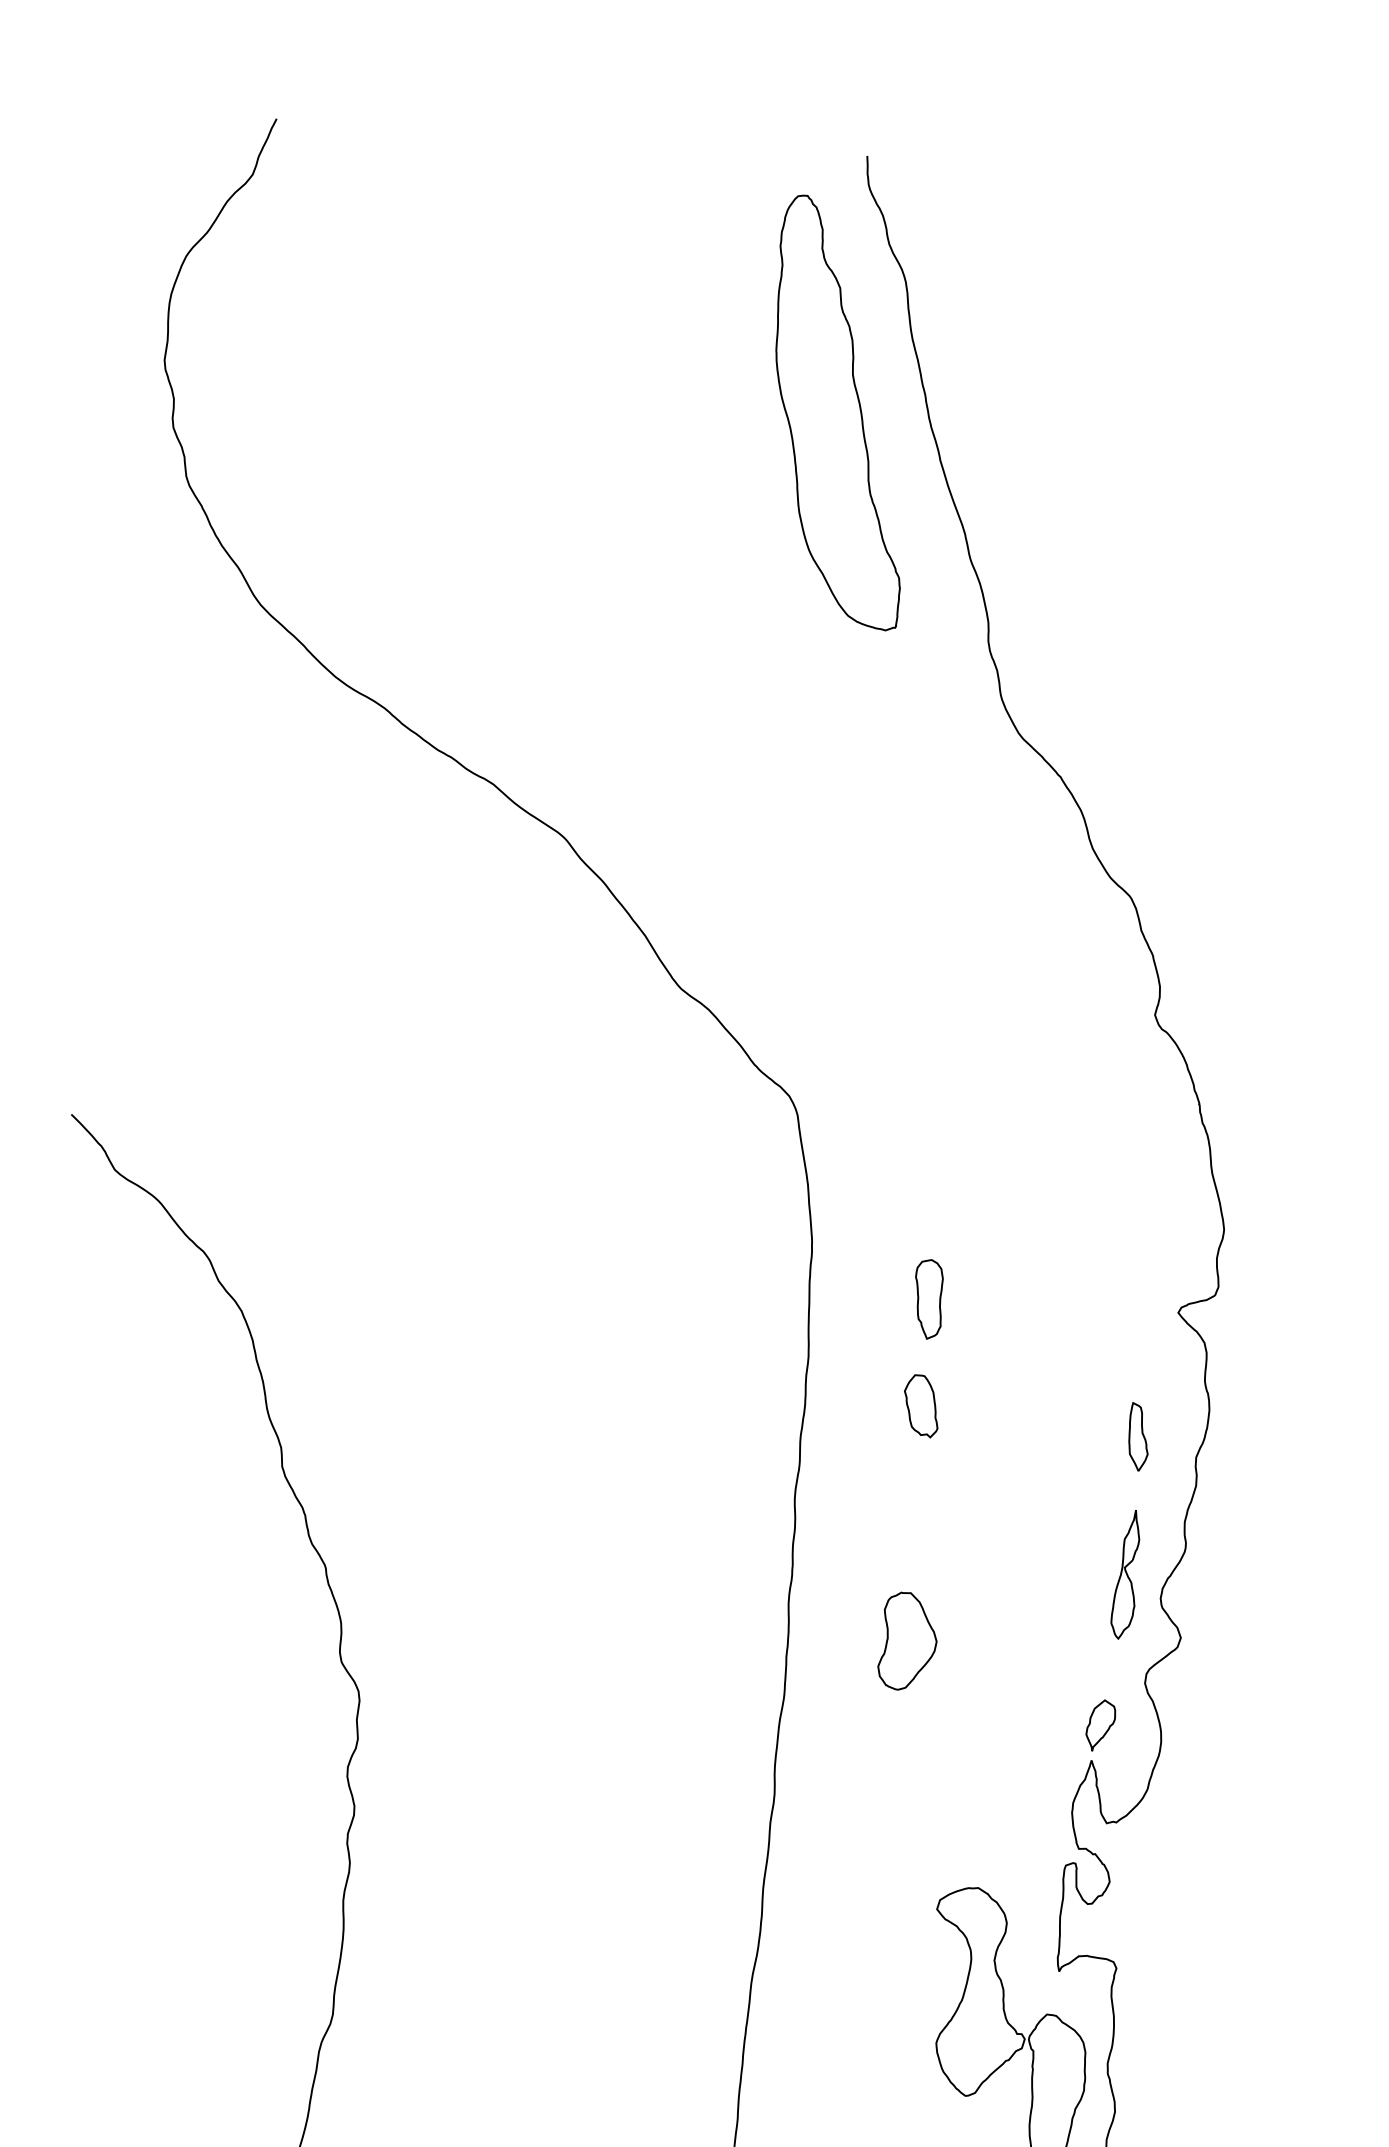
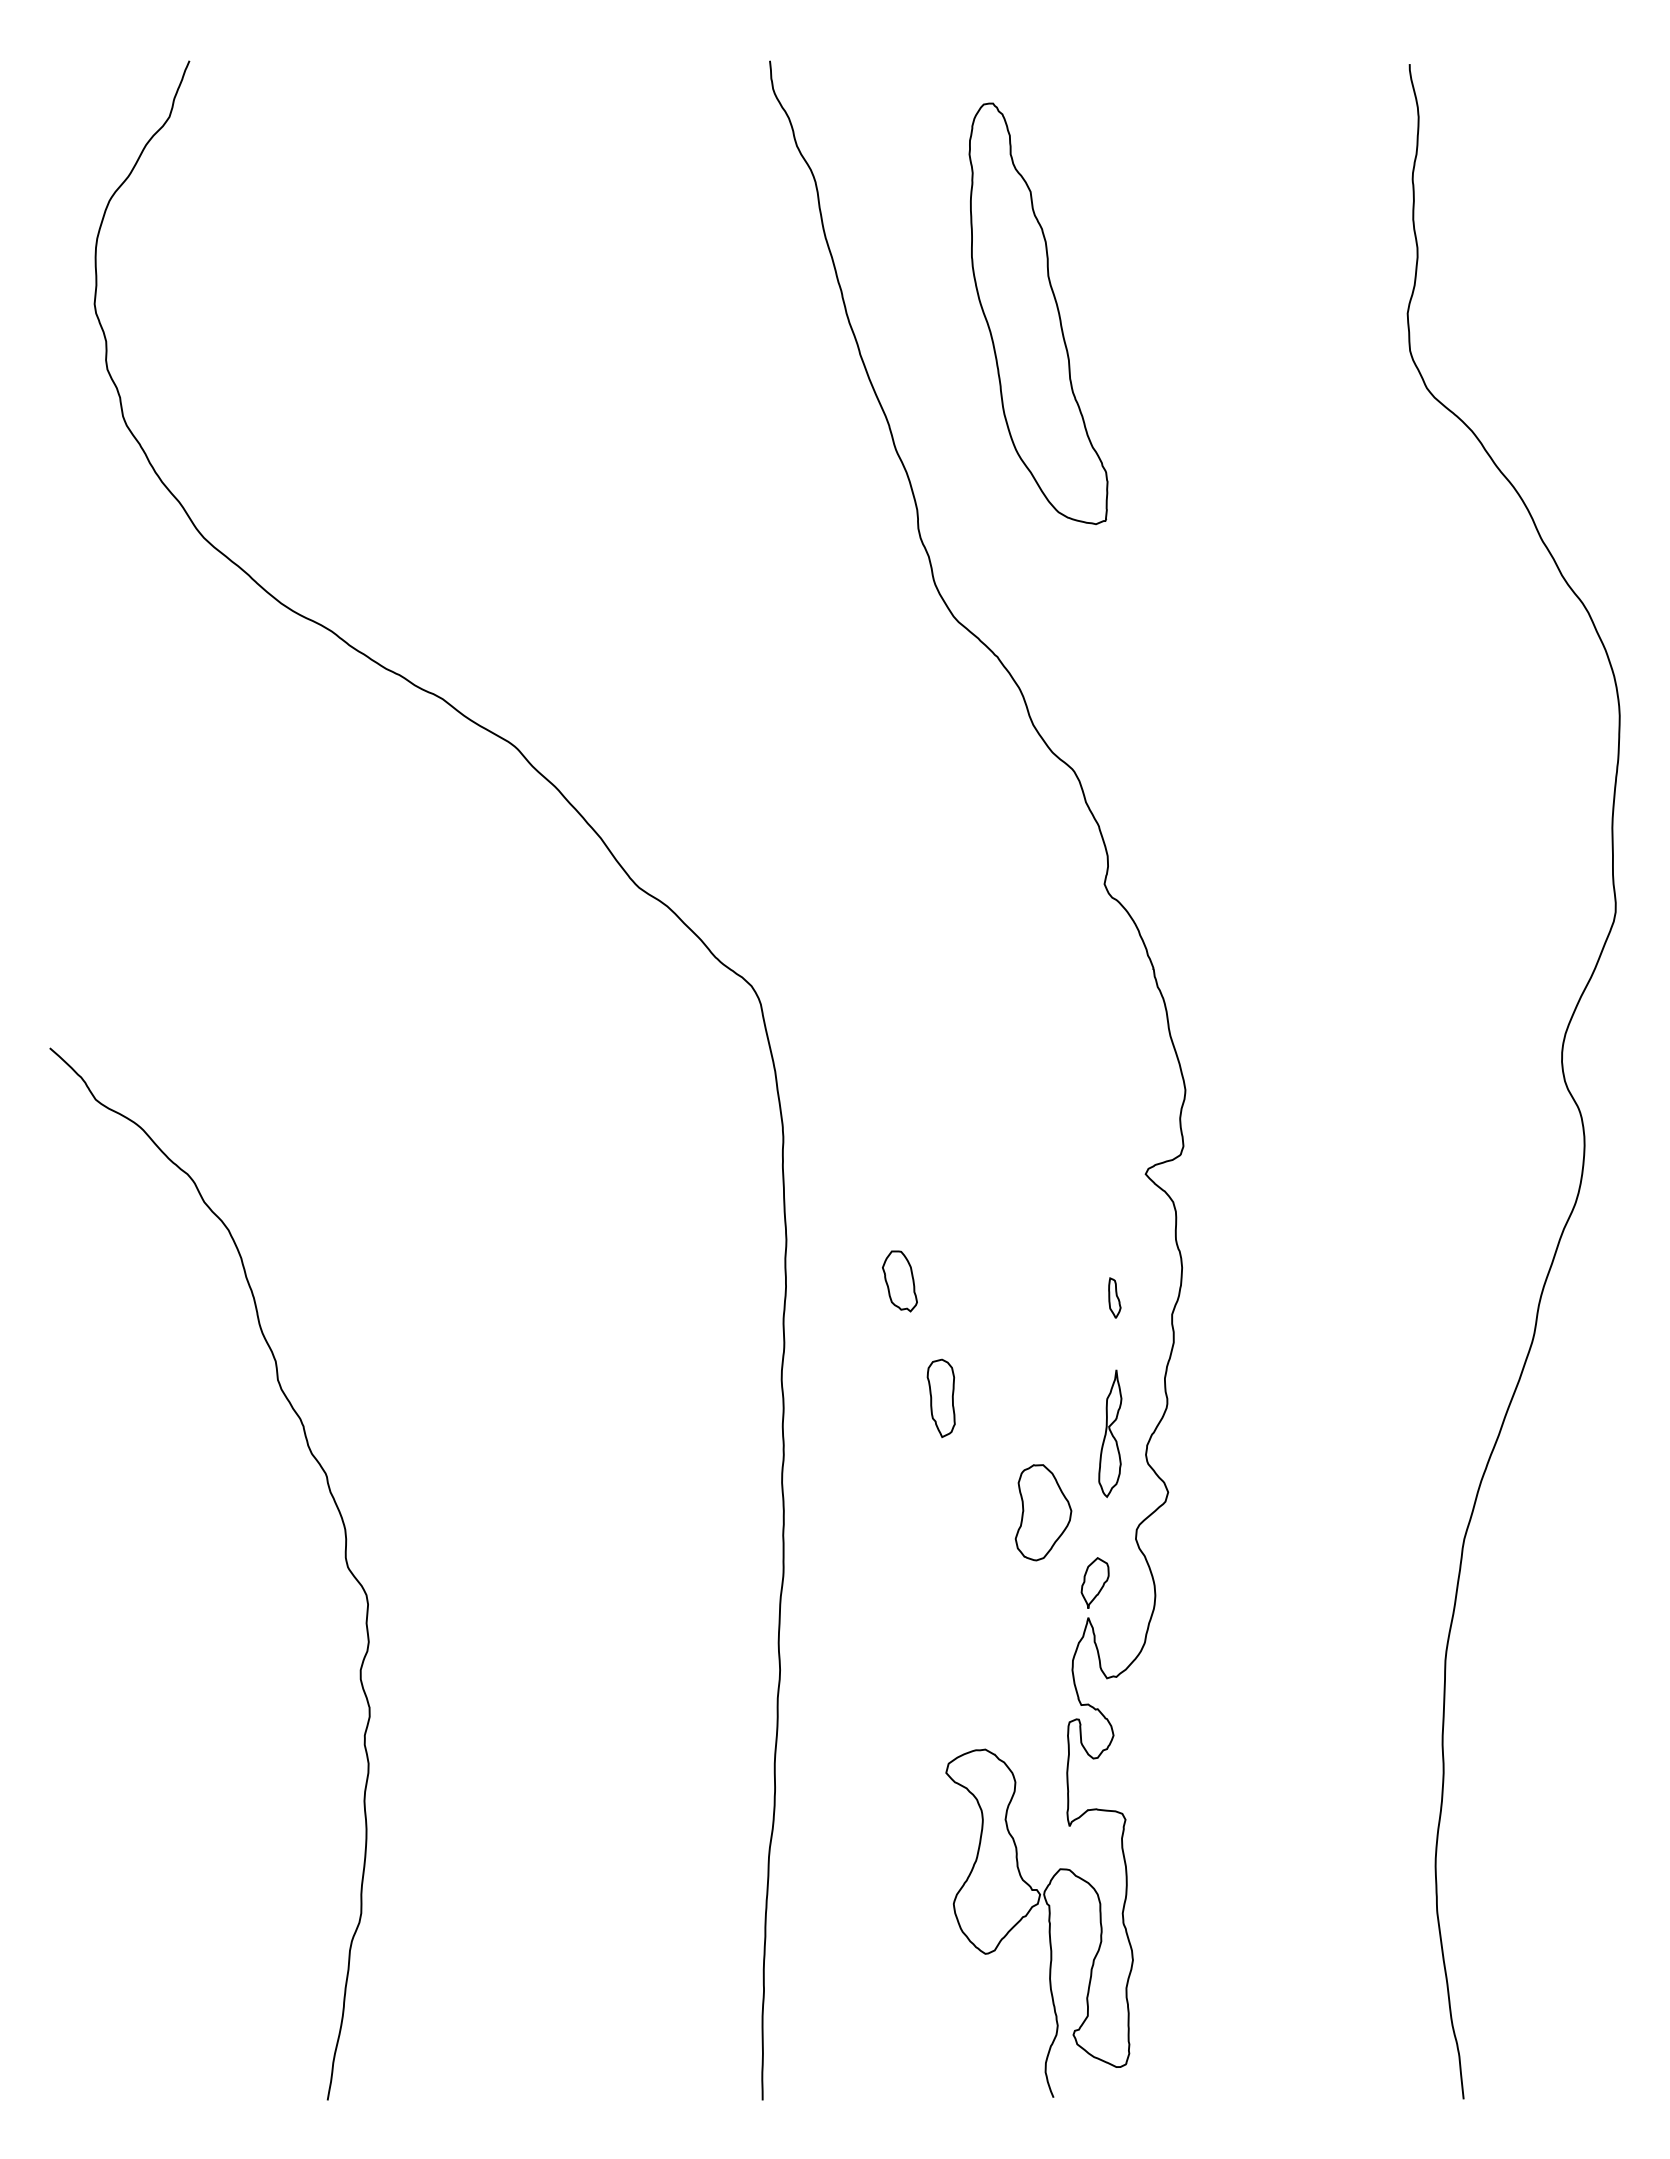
part: (840, 412) -> (1038, 313), moved
part: (927, 1298) -> (940, 1397), moved
part: (1138, 1436) -> (1114, 1297), size x0.6
part: (908, 1641) -> (1043, 1512), moved

